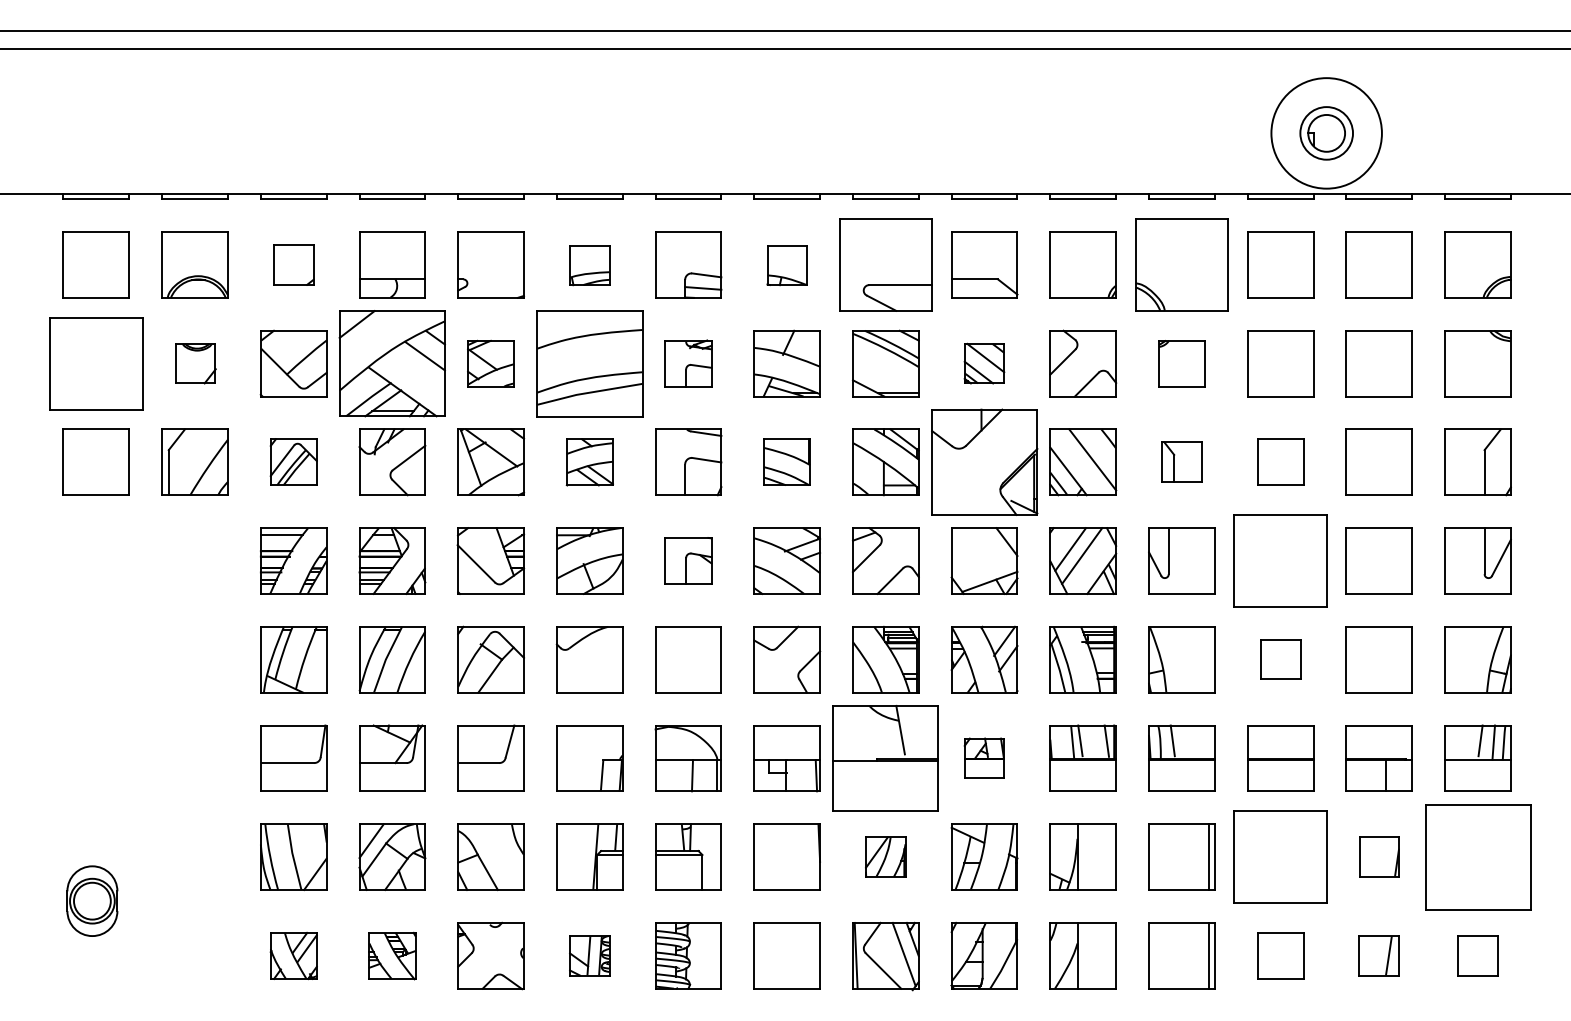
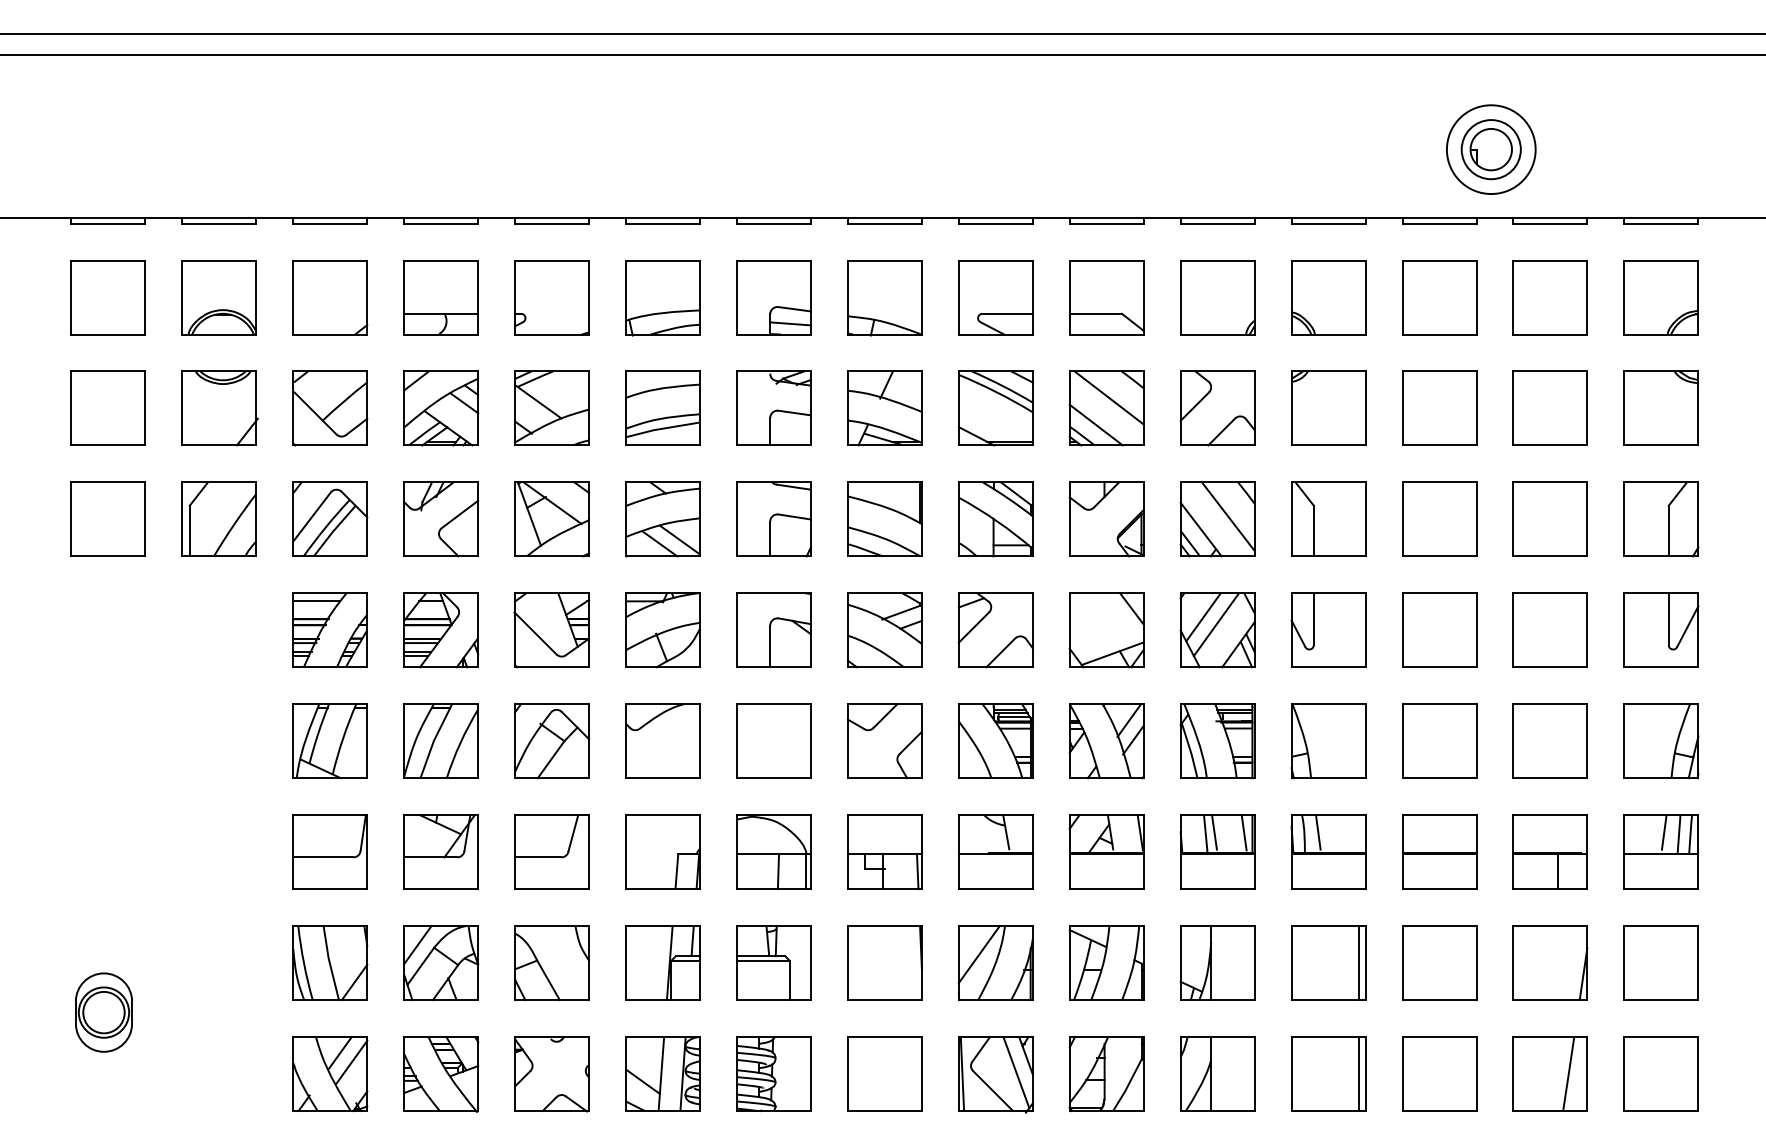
circle: (1325, 133) -> (1490, 149), size x0.71
part: (293, 264) -> (330, 297), size x1.67
part: (885, 264) -> (995, 297), size x0.71
part: (1181, 264) -> (1328, 297), size x0.71
part: (589, 265) -> (662, 298), size x1.67
part: (786, 265) -> (884, 298), size x1.67
part: (95, 362) -> (107, 407), size x0.71
part: (490, 362) -> (551, 407), size x1.43
part: (589, 362) -> (662, 407), size x0.62
part: (688, 362) -> (773, 407), size x1.43
part: (1181, 362) -> (1328, 407), size x1.43
part: (195, 363) -> (219, 408), size x1.67
part: (392, 363) -> (441, 408), size x0.62
part: (984, 363) -> (1106, 408), size x1.67
part: (293, 461) -> (330, 518), size x1.43
part: (786, 461) -> (884, 518), size x1.43
part: (1181, 461) -> (1328, 518), size x1.67
part: (1280, 461) -> (1439, 518), size x1.43
part: (590, 462) -> (663, 519), size x1.43
part: (984, 462) -> (1106, 519), size x0.62
part: (688, 560) -> (773, 629), size x1.43
part: (1280, 560) -> (1439, 629), size x0.71
part: (1280, 659) -> (1439, 740), size x1.67
part: (885, 757) -> (995, 851), size x0.62
part: (984, 757) -> (1106, 851), size x1.67
part: (885, 856) -> (995, 962), size x1.67
part: (1280, 856) -> (1439, 962), size x0.71
part: (1379, 856) -> (1550, 962), size x1.67
part: (1477, 856) -> (1660, 962), size x0.62
part: (589, 955) -> (662, 1073), size x1.67
part: (1280, 955) -> (1439, 1073), size x1.43
part: (1378, 955) -> (1549, 1073), size x1.67
part: (1477, 955) -> (1660, 1073), size x1.67
part: (293, 956) -> (330, 1074), size x1.43
part: (392, 956) -> (441, 1074), size x1.43

